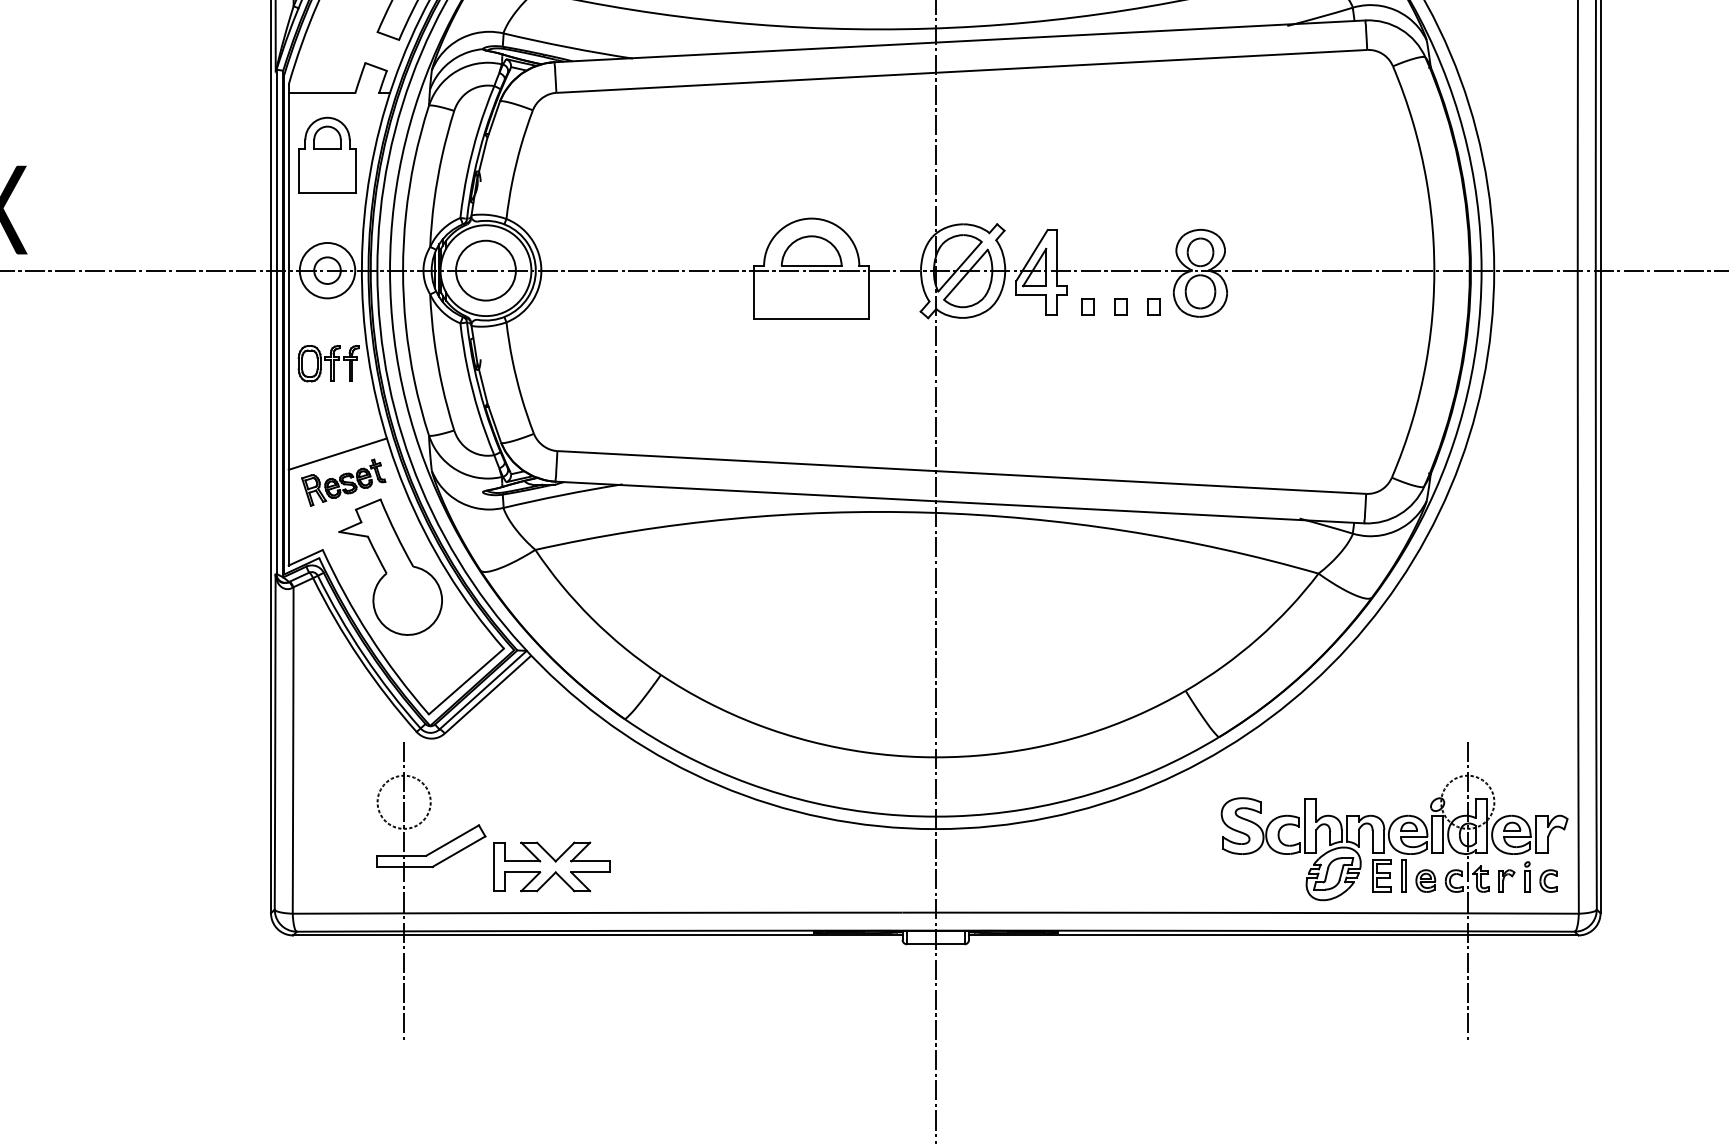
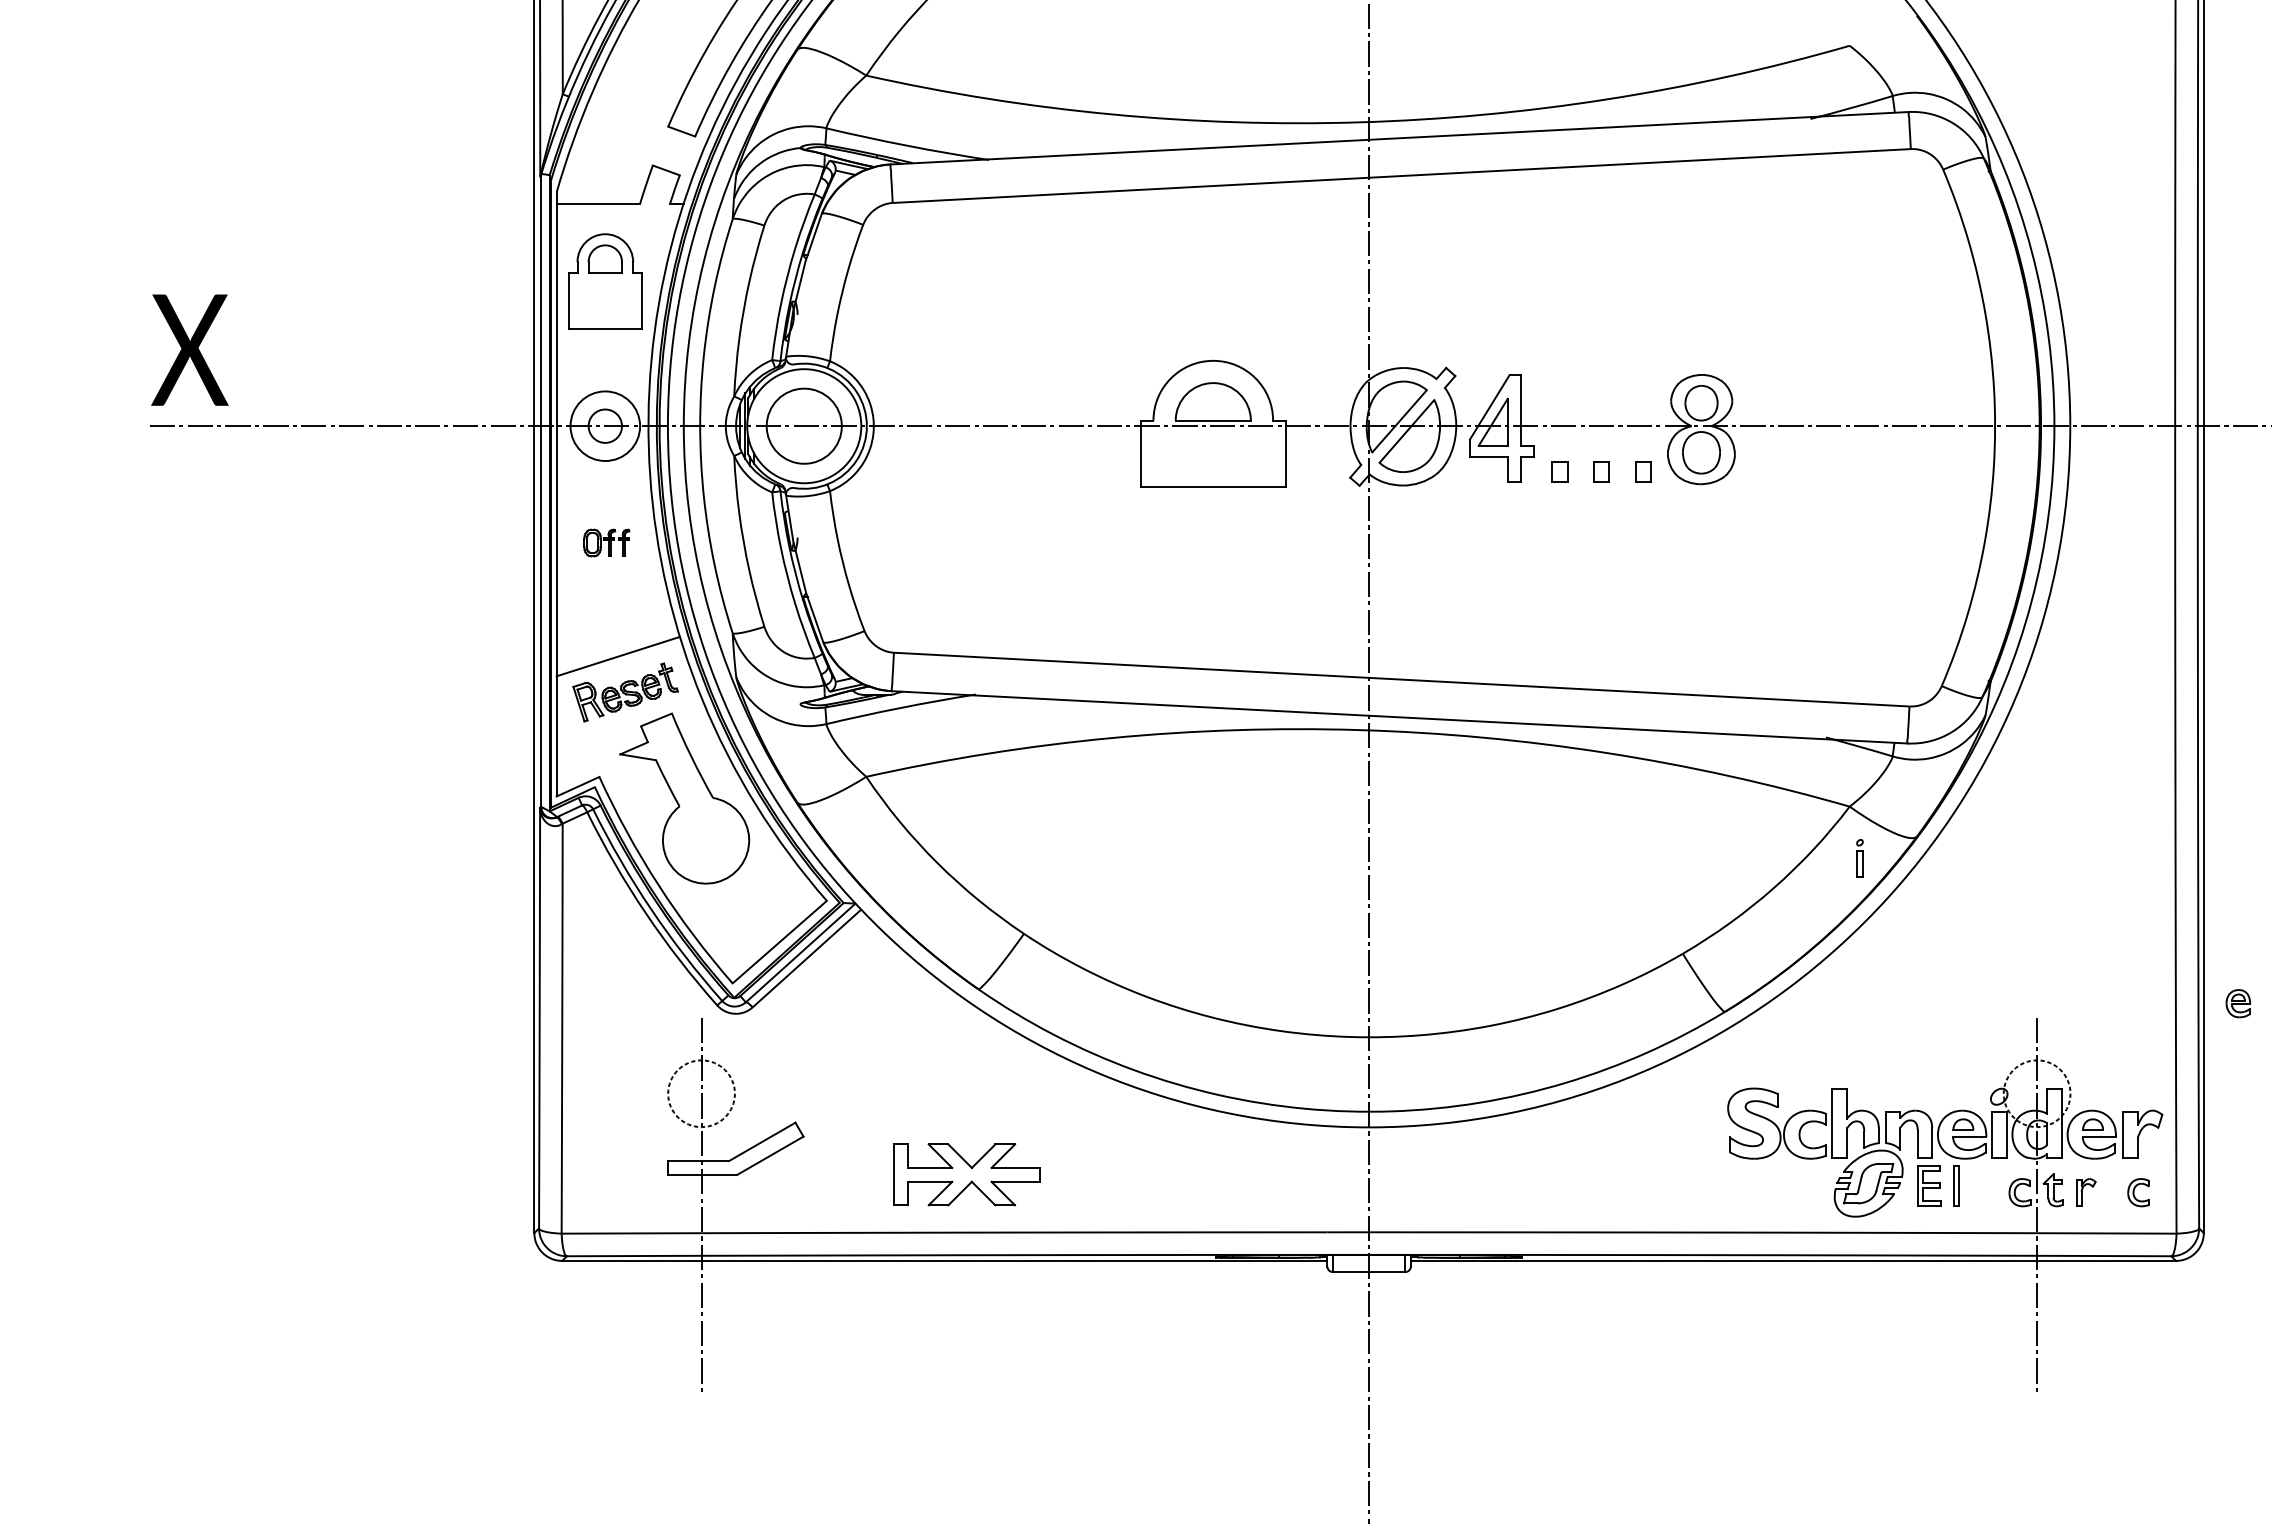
part: (328, 363) -> (606, 542), size x0.6
part: (551, 866) -> (966, 1174), moved
part: (1527, 876) -> (1859, 858), moved
part: (1425, 880) -> (2238, 1003), moved

